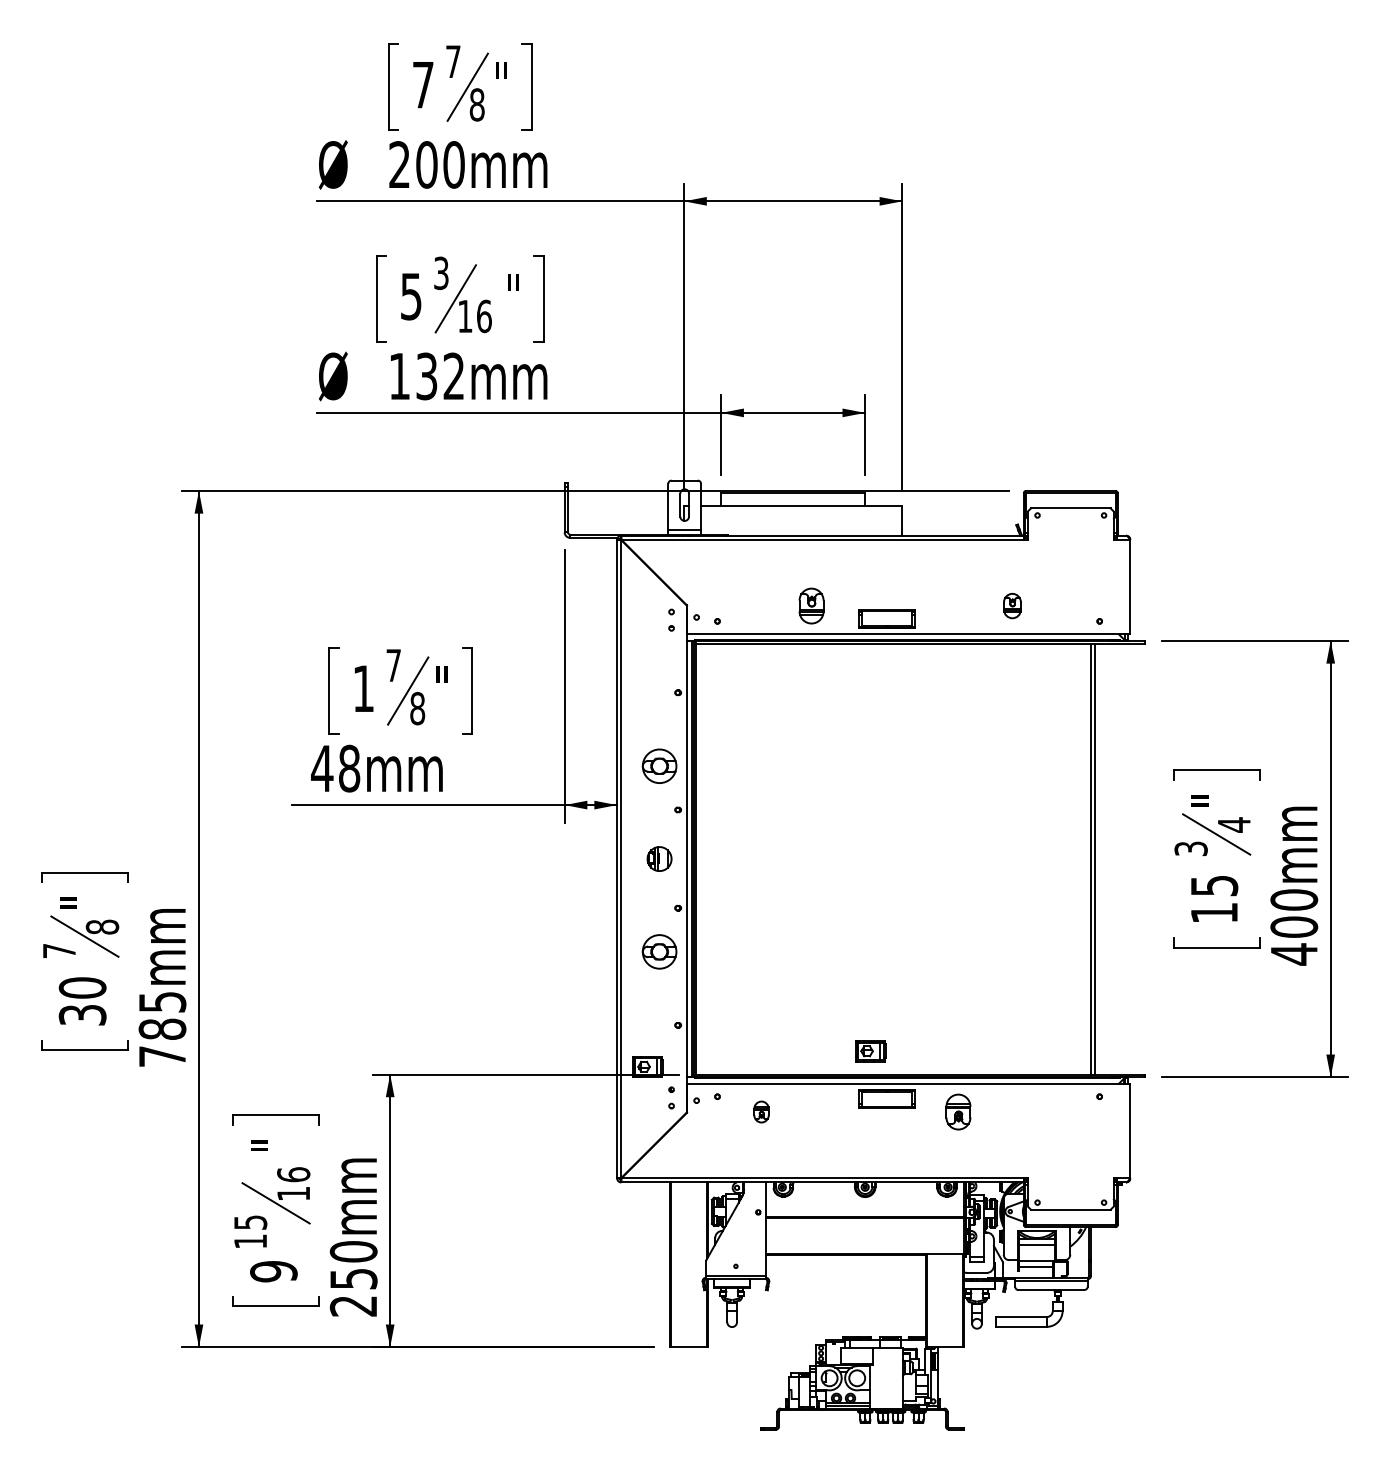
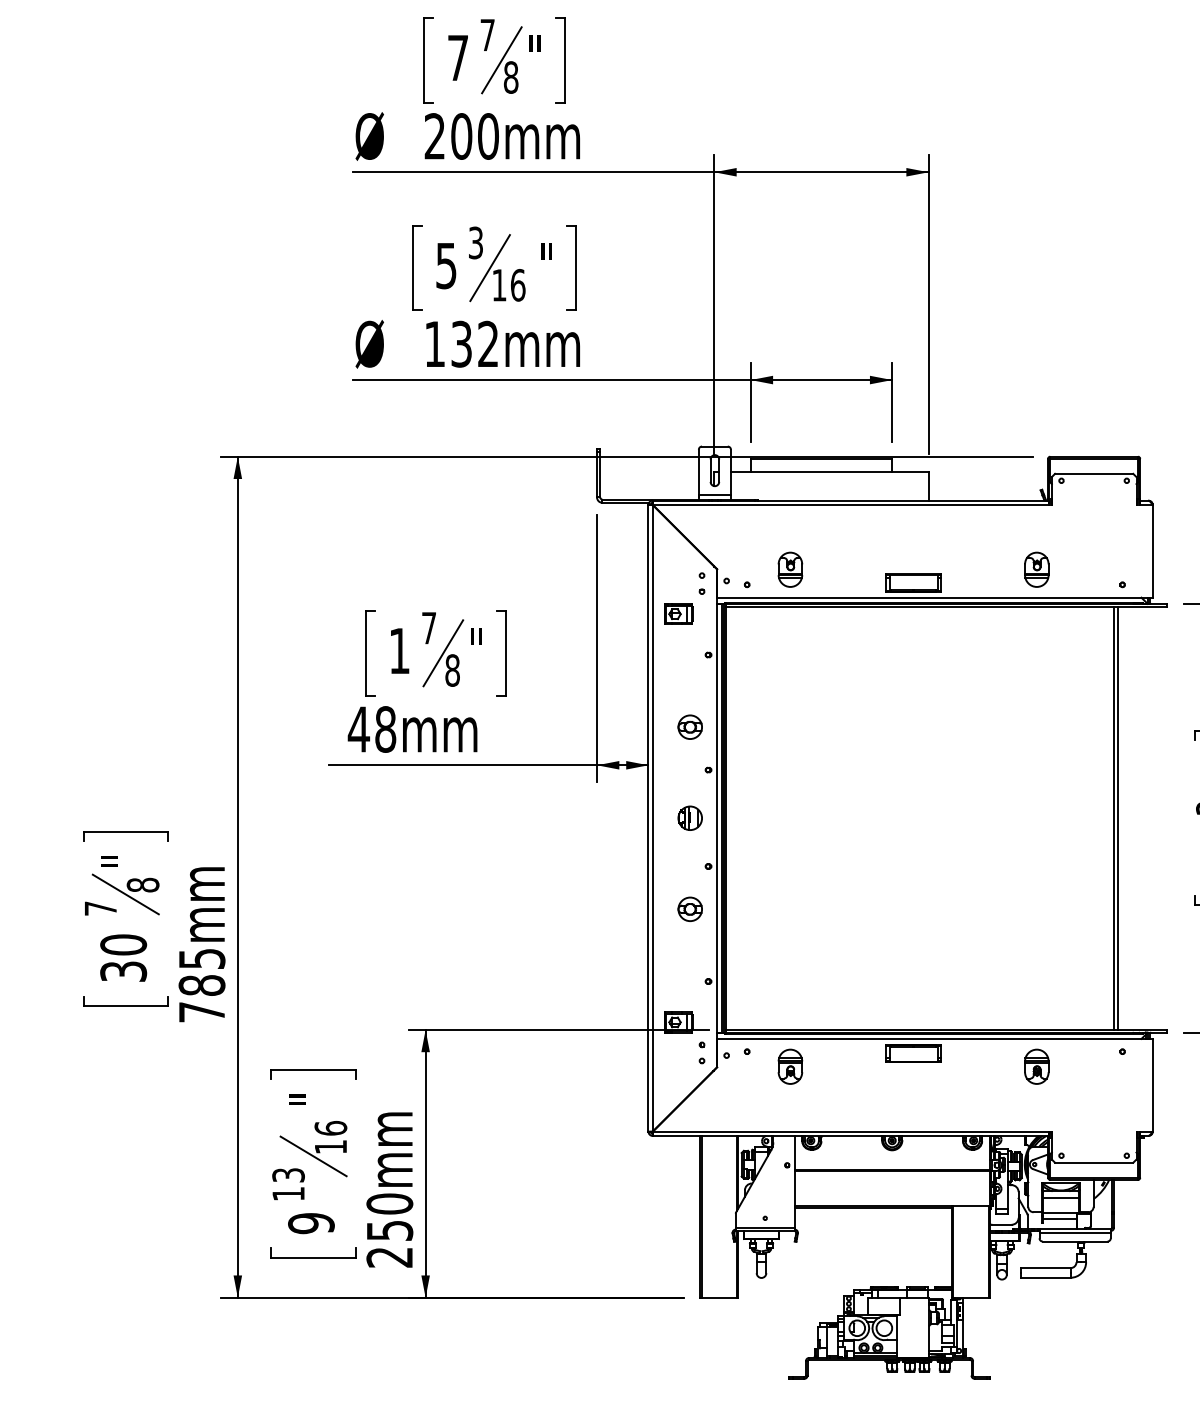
part: (811, 605) -> (790, 569), moved
part: (1012, 605) -> (1036, 569), size x1.43
part: (659, 766) -> (690, 727), size x0.71
part: (659, 951) -> (690, 909), size x0.71
part: (870, 1051) -> (678, 614), moved
part: (761, 1111) -> (790, 1066), size x1.67
part: (958, 1111) -> (1036, 1066), moved
text: (250, 1222) -> (288, 1175), 15 -> 13

